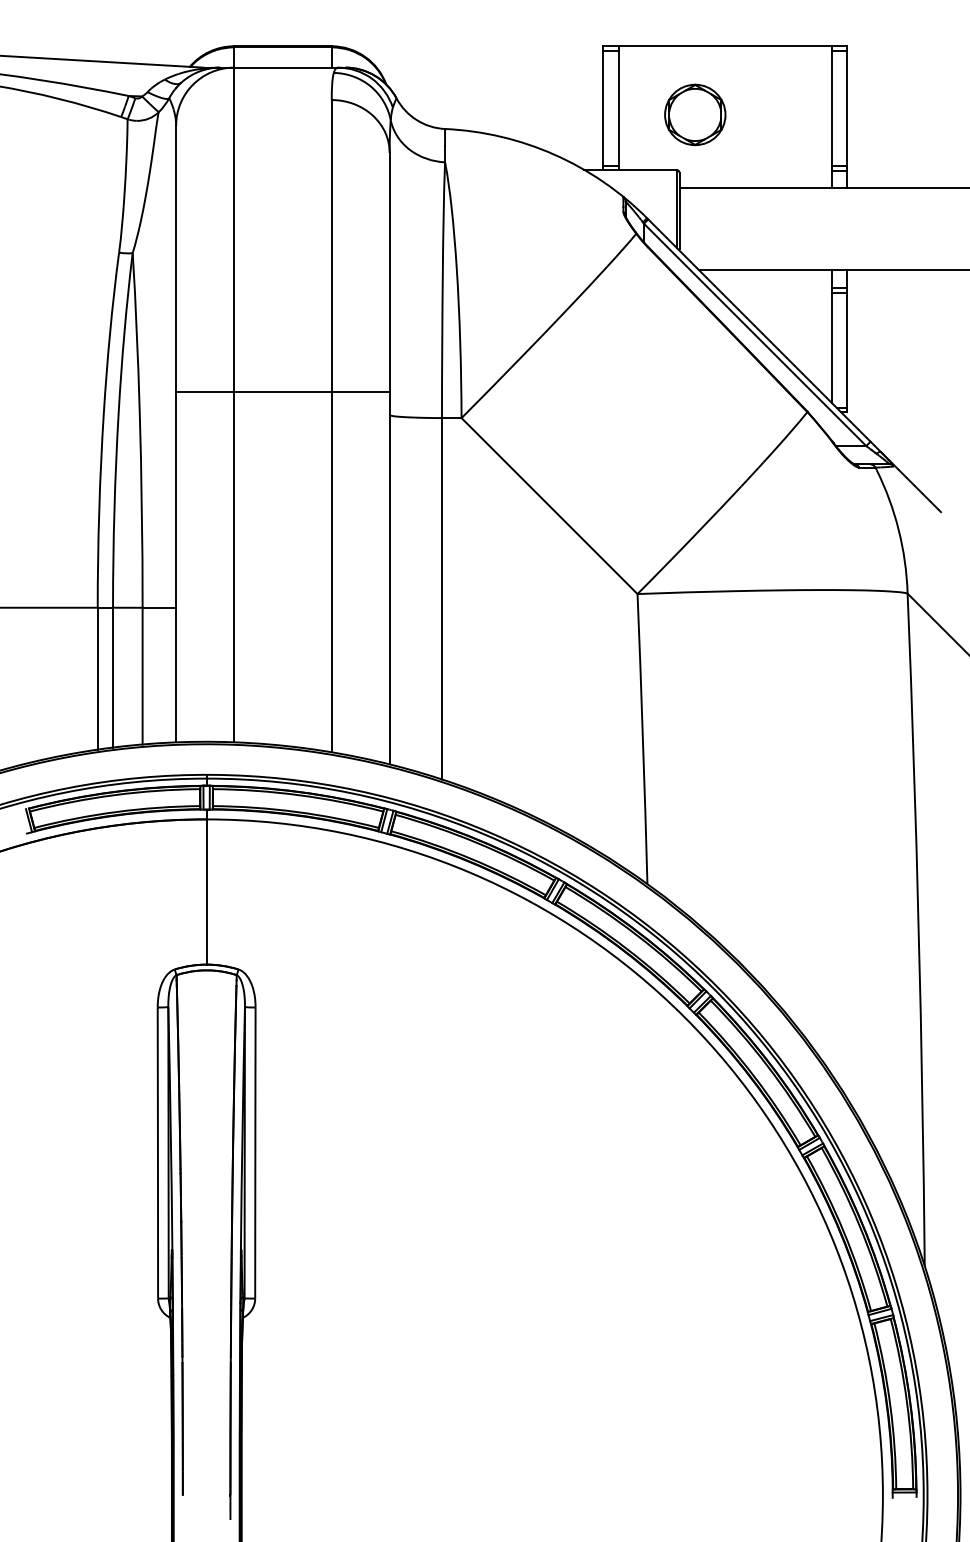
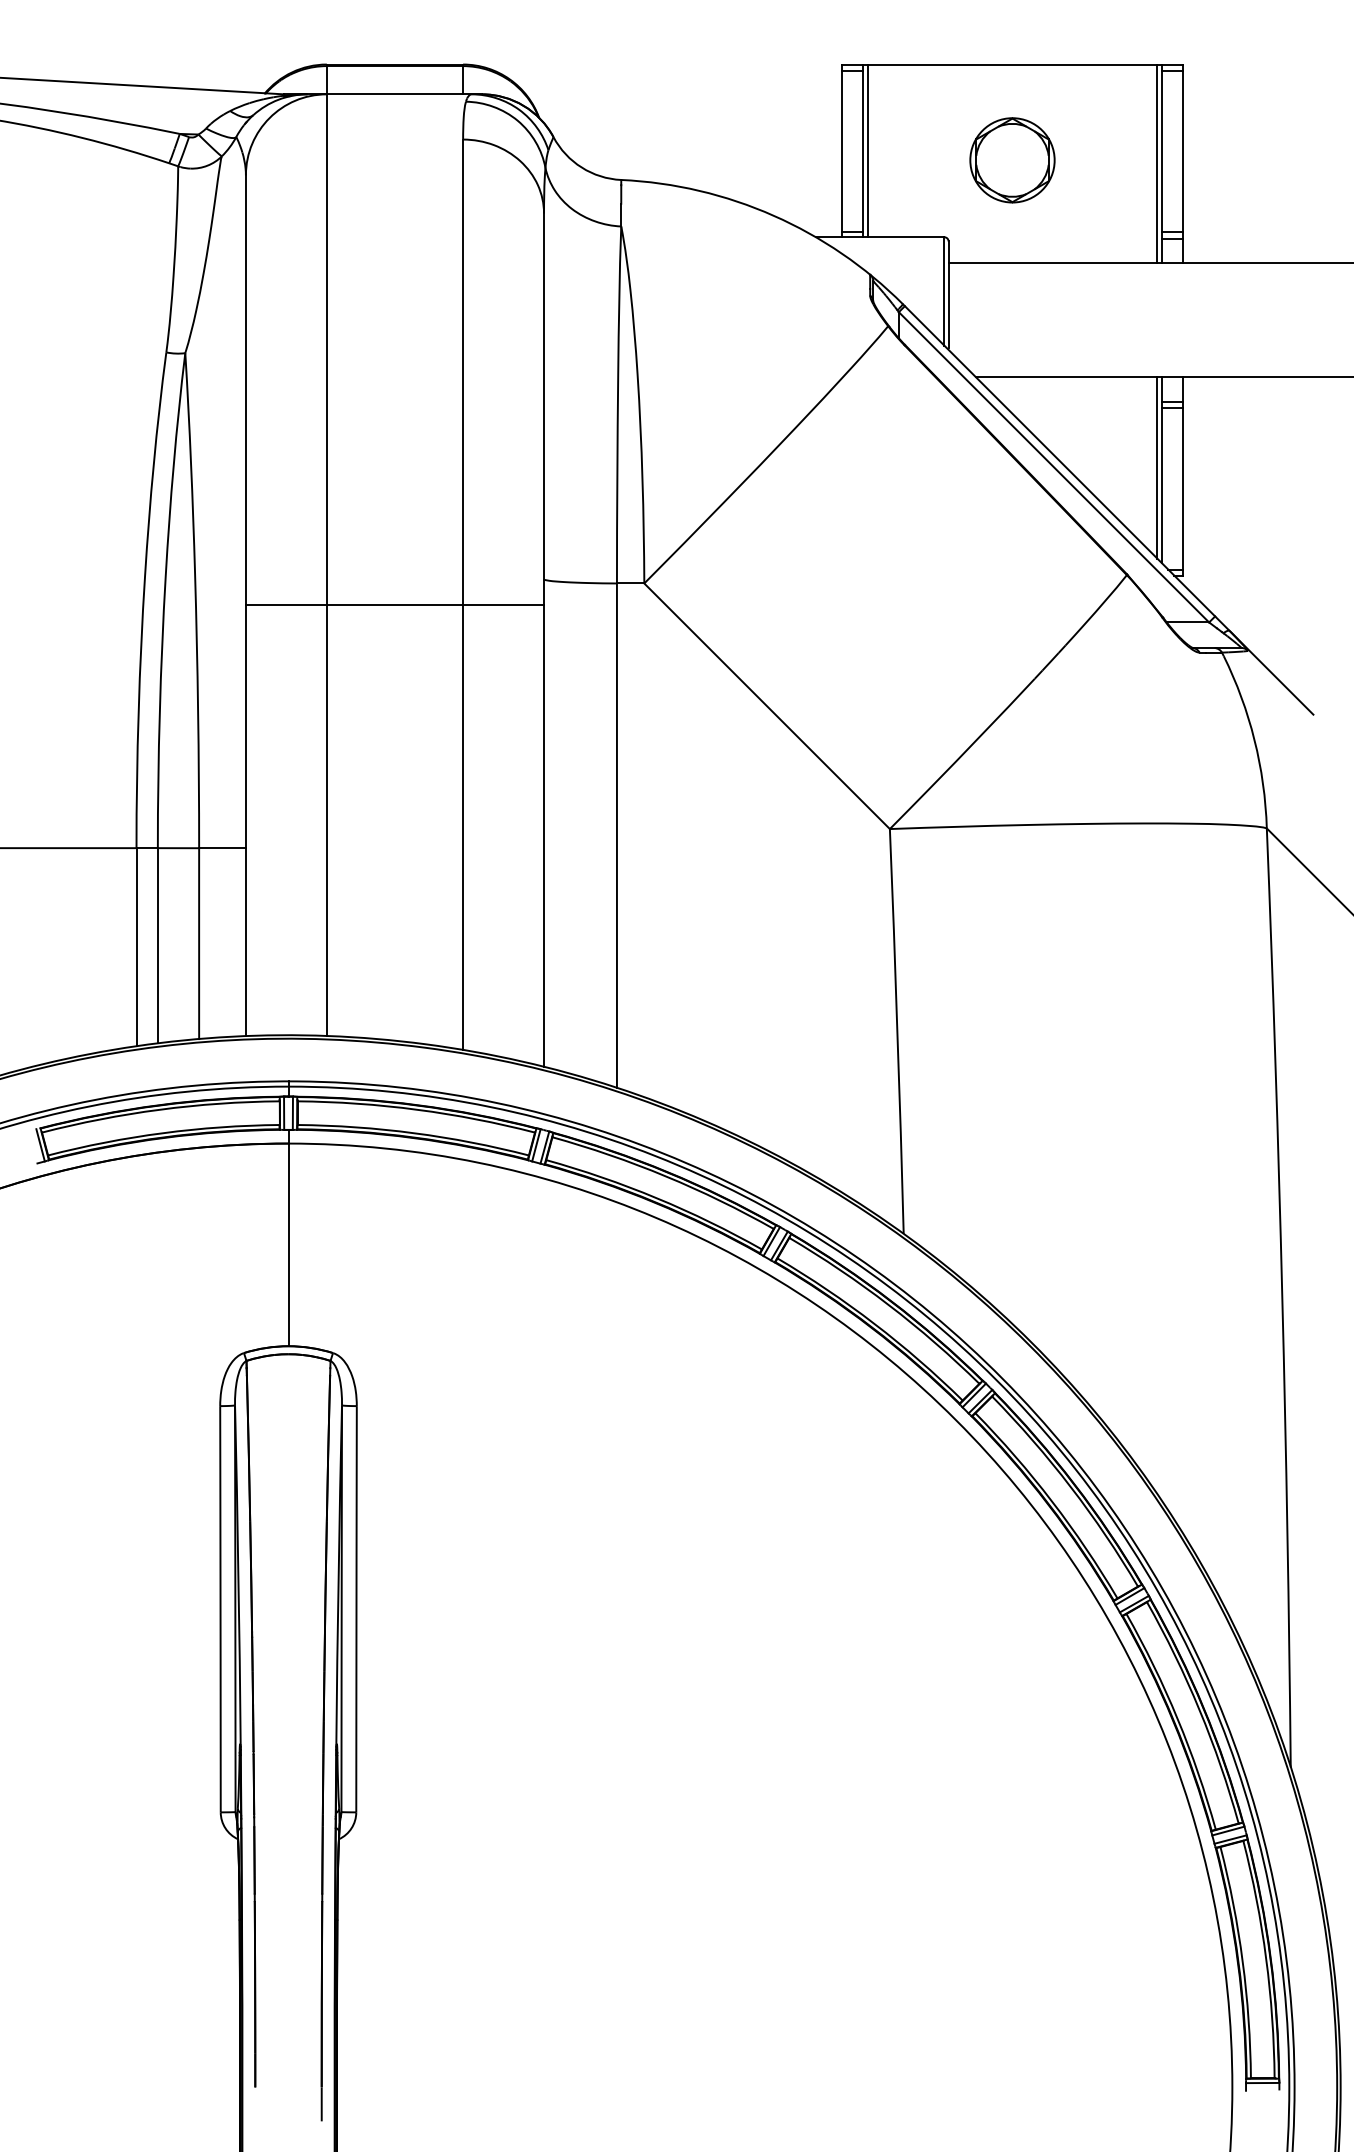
line: (621, 107) -> (867, 150), added
part: (695, 115) -> (1012, 160), moved
line: (829, 117) -> (1157, 163), added
line: (829, 335) -> (1157, 467), added
line: (282, 392) -> (394, 605), moved

